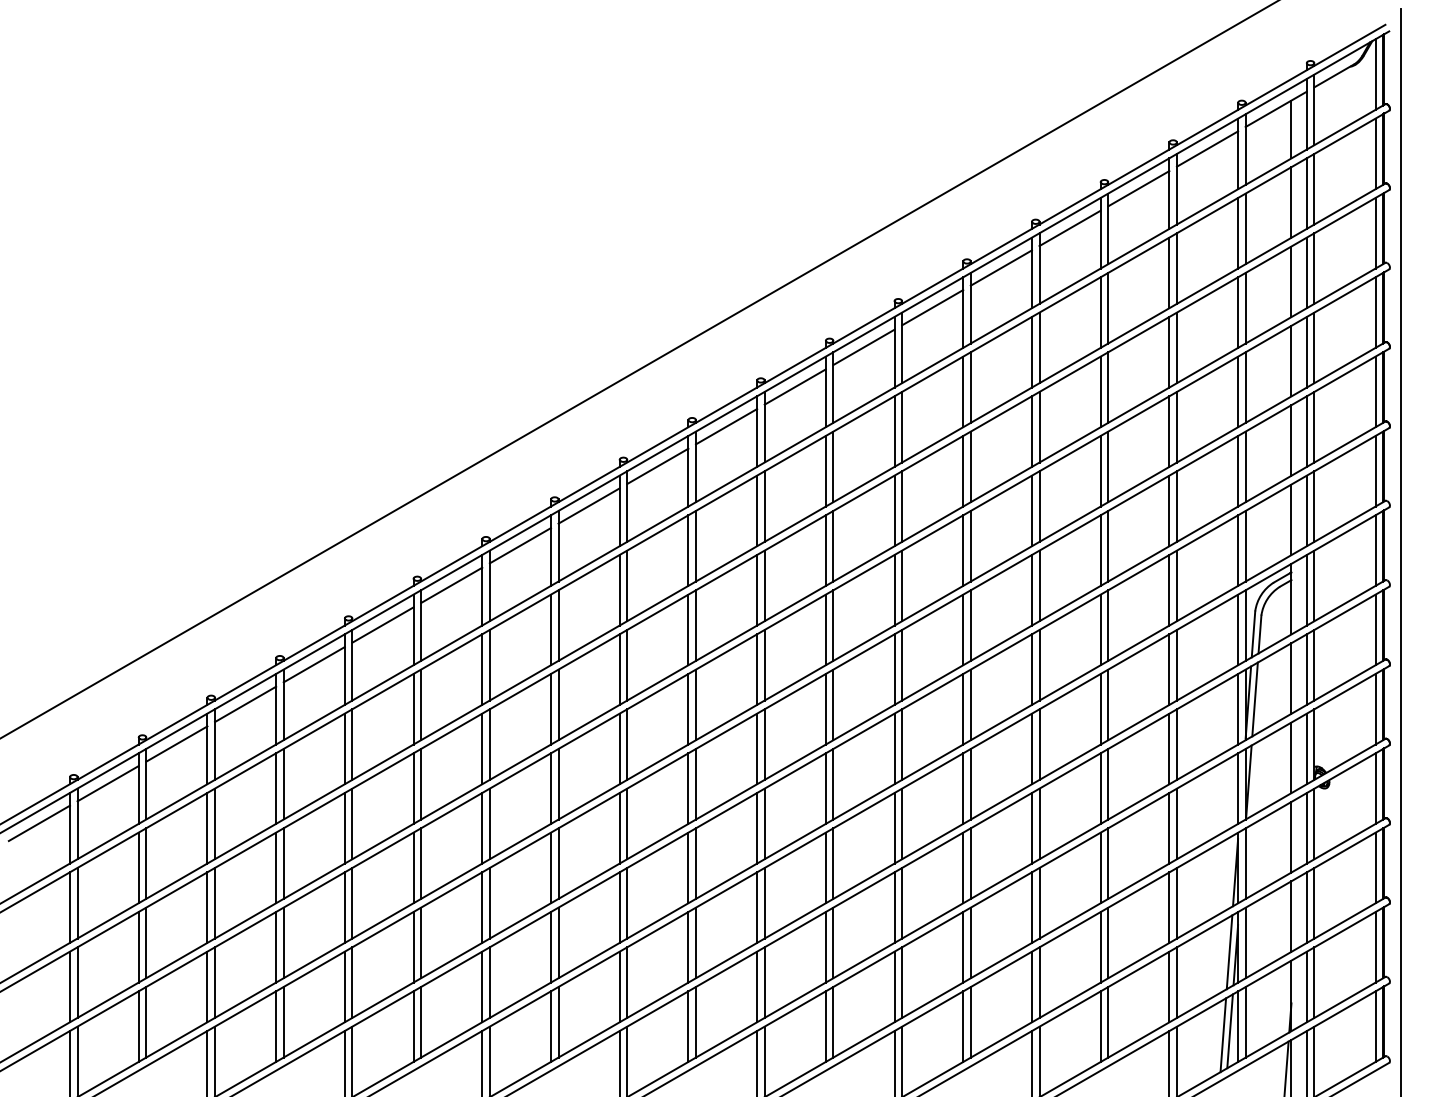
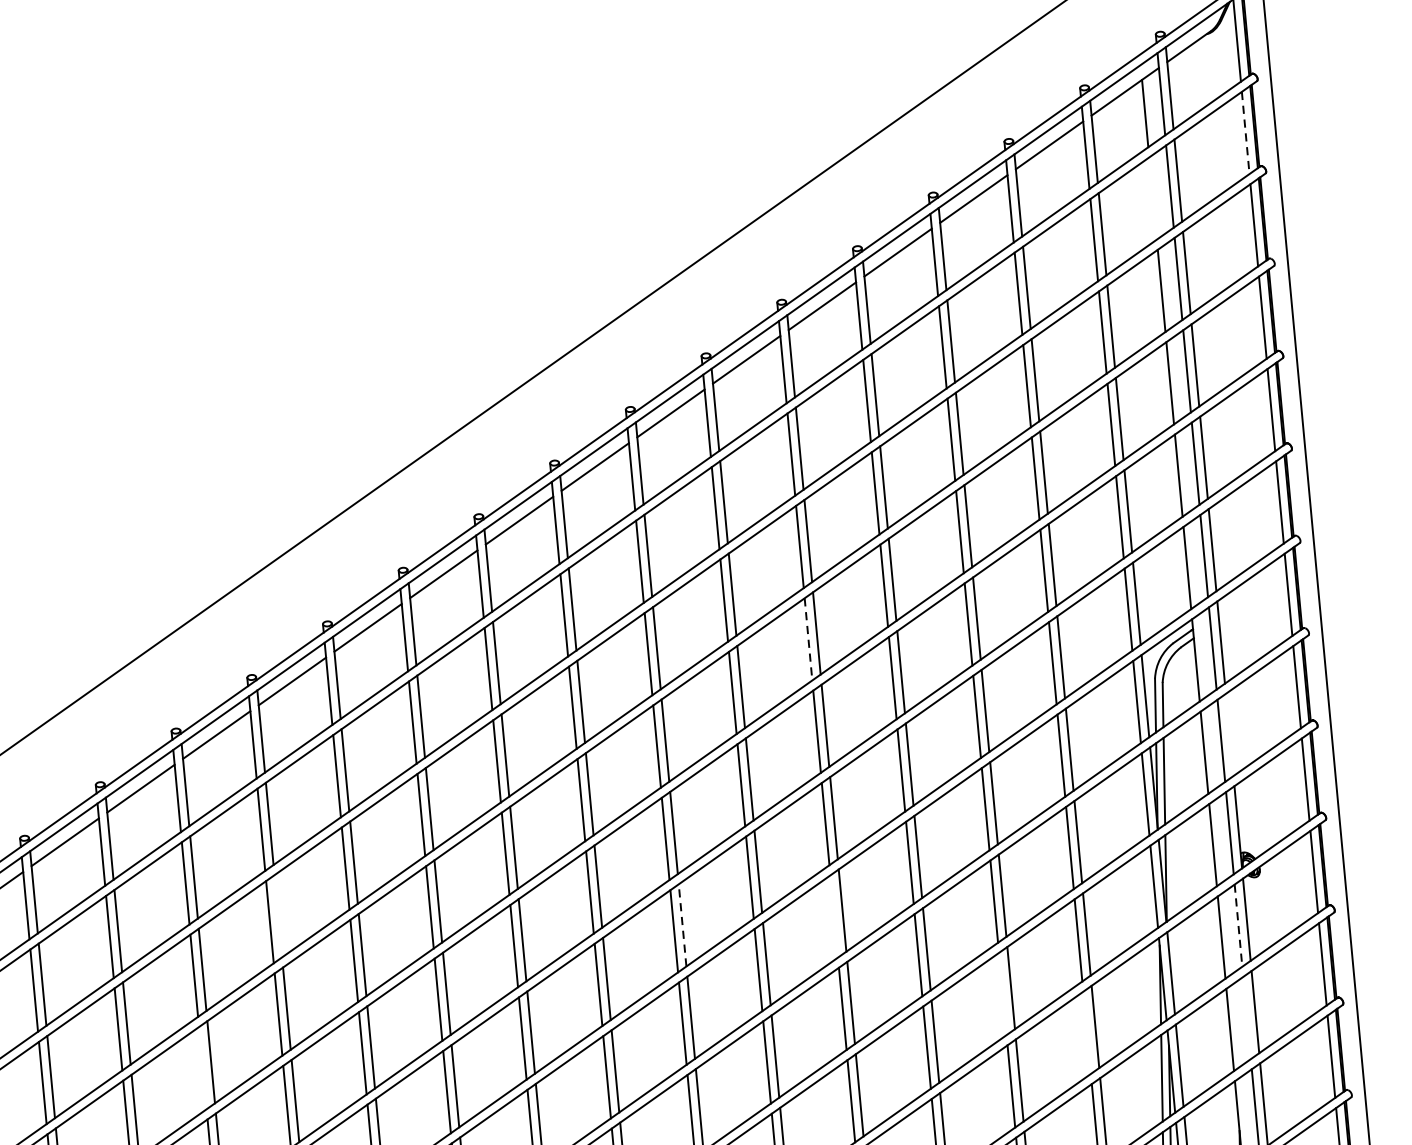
line: (1375, 154) -> (1245, 133), solid -> dashed
line: (1291, 202) -> (1153, 198), removed
line: (963, 551) -> (808, 640), solid -> dashed
line: (1314, 665) -> (1229, 735), removed
line: (489, 744) -> (277, 916), removed
line: (833, 783) -> (682, 924), solid -> dashed
line: (963, 788) -> (834, 916), removed
line: (1306, 828) -> (1238, 925), solid -> dashed
line: (413, 867) -> (202, 1067), removed
line: (1100, 867) -> (1002, 993), removed
line: (1169, 907) -> (1087, 1032), removed
line: (1306, 907) -> (1246, 1017), removed

